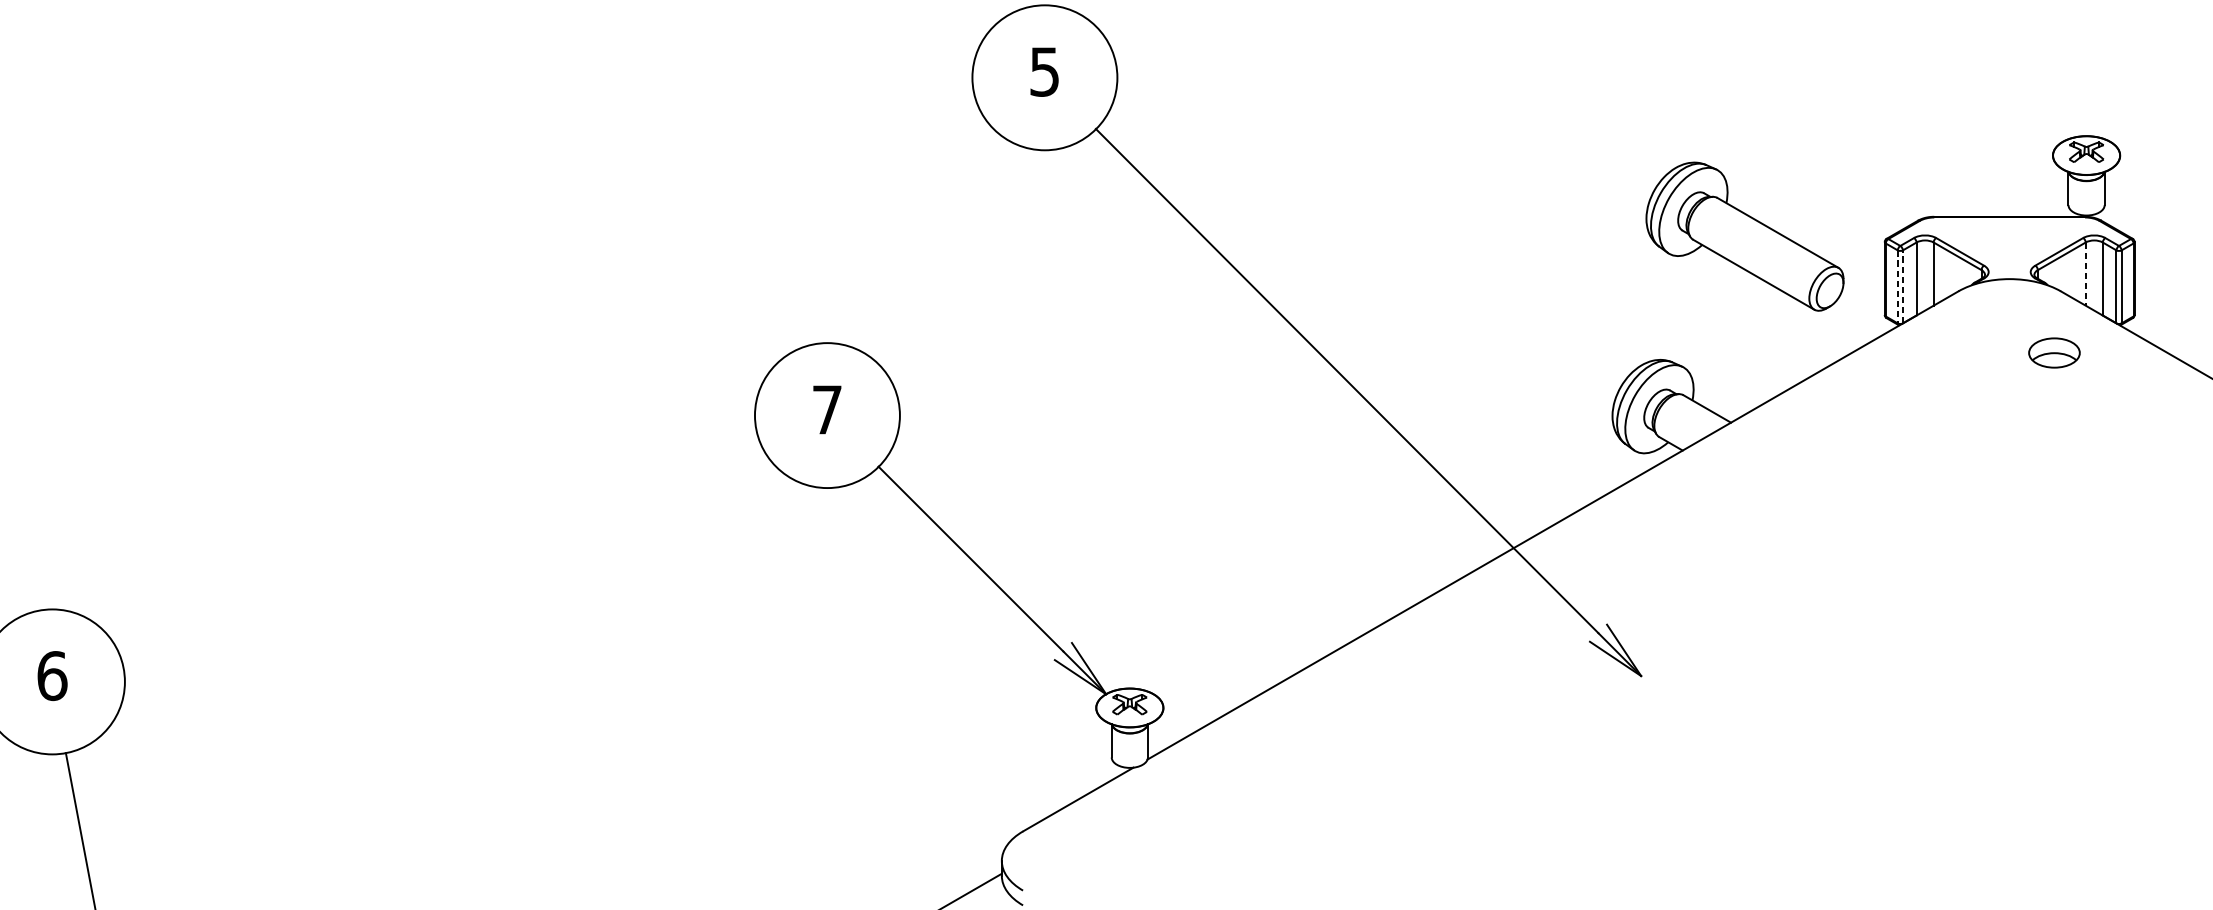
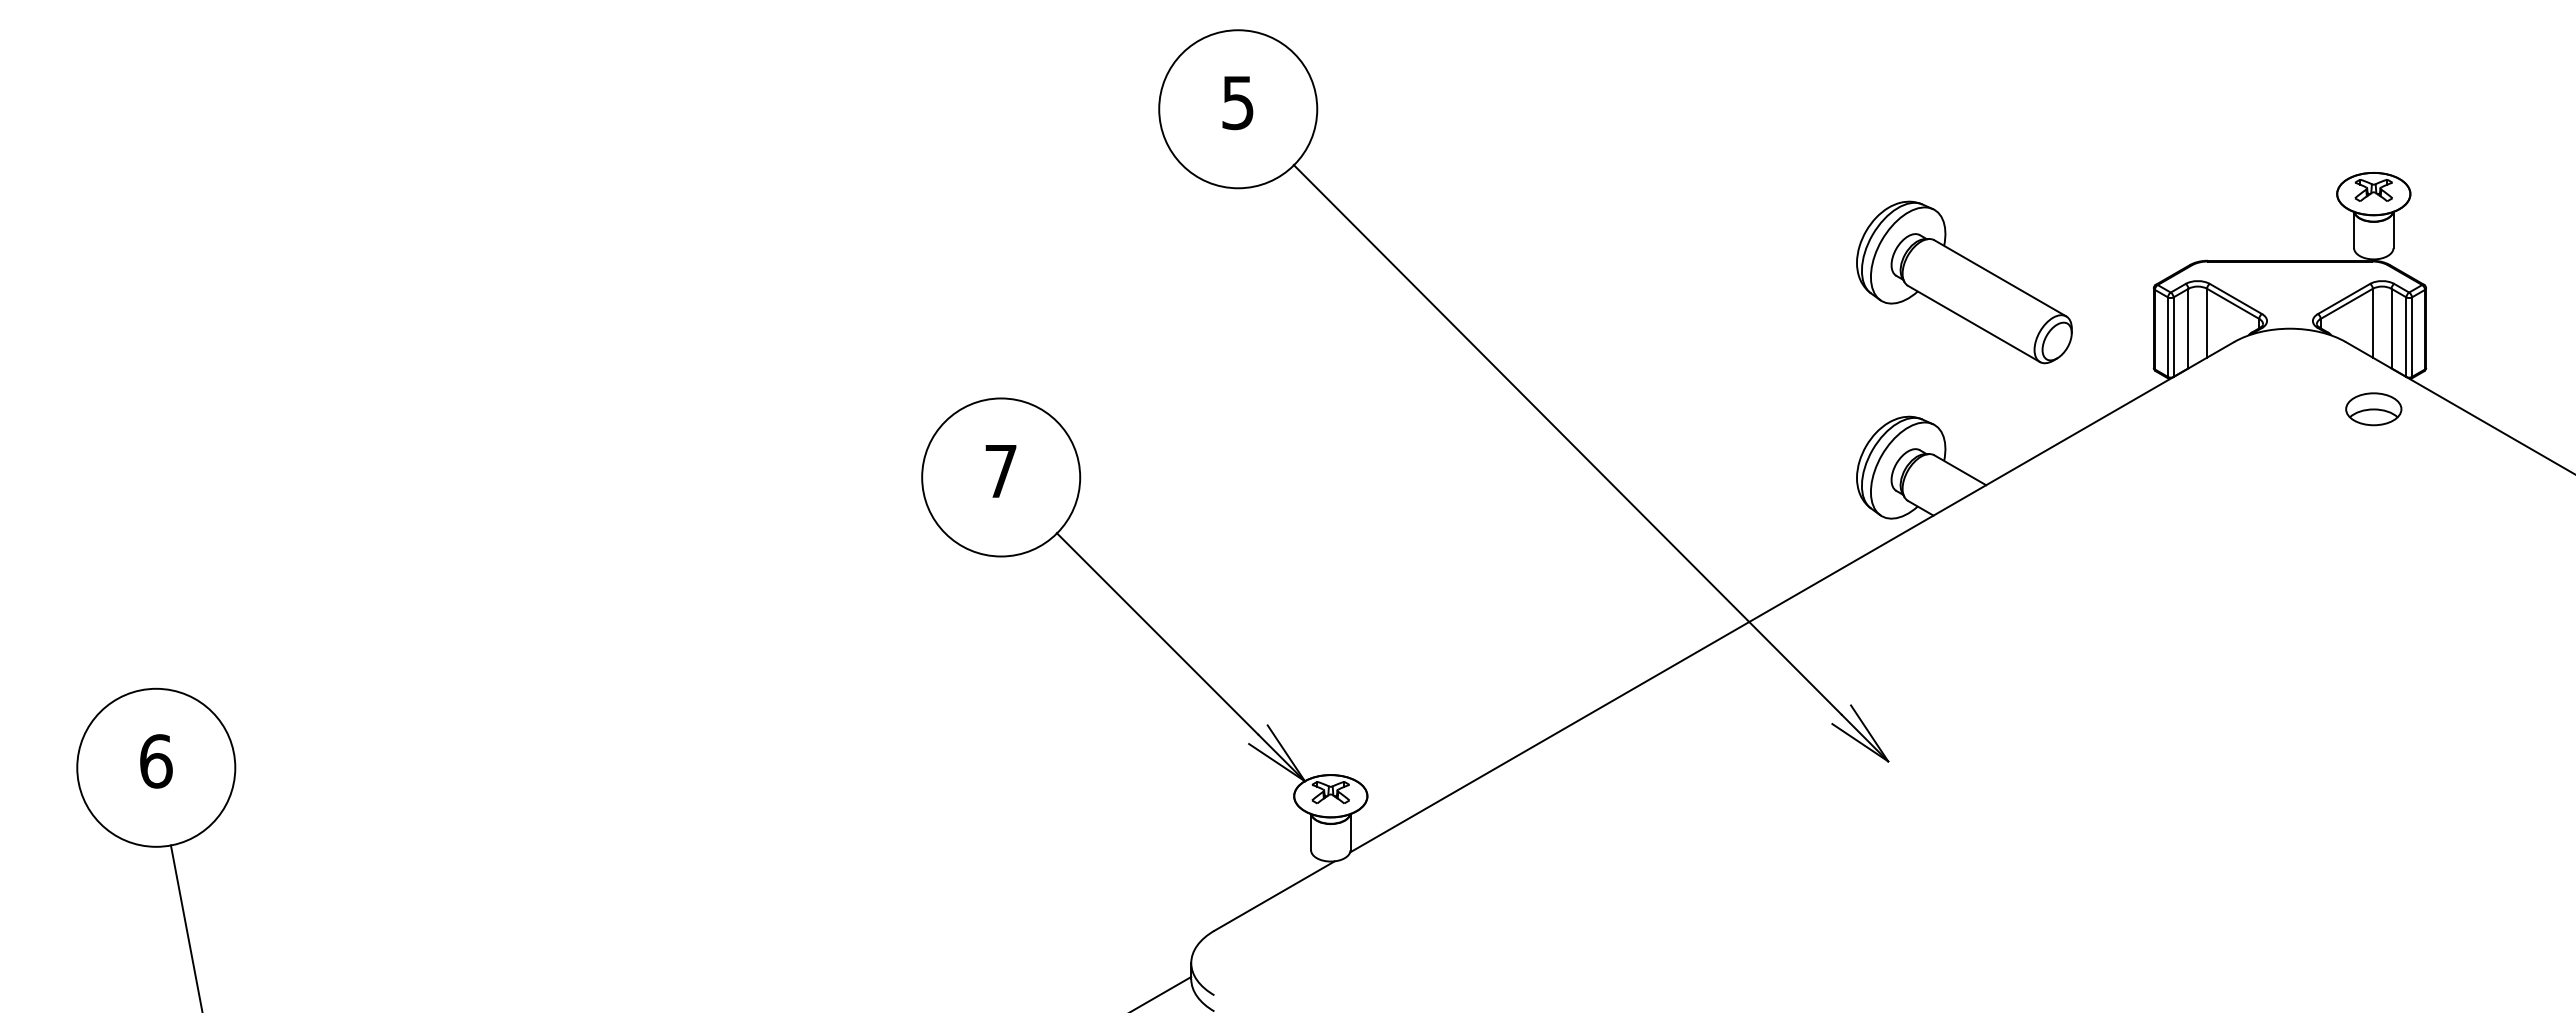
part: (1745, 236) -> (1964, 282), moved
line: (2085, 274) -> (2372, 323), dashed -> solid
line: (1897, 287) -> (2167, 337), dashed -> solid
line: (1902, 287) -> (2173, 337), dashed -> solid
part: (2054, 353) -> (2373, 409), moved

